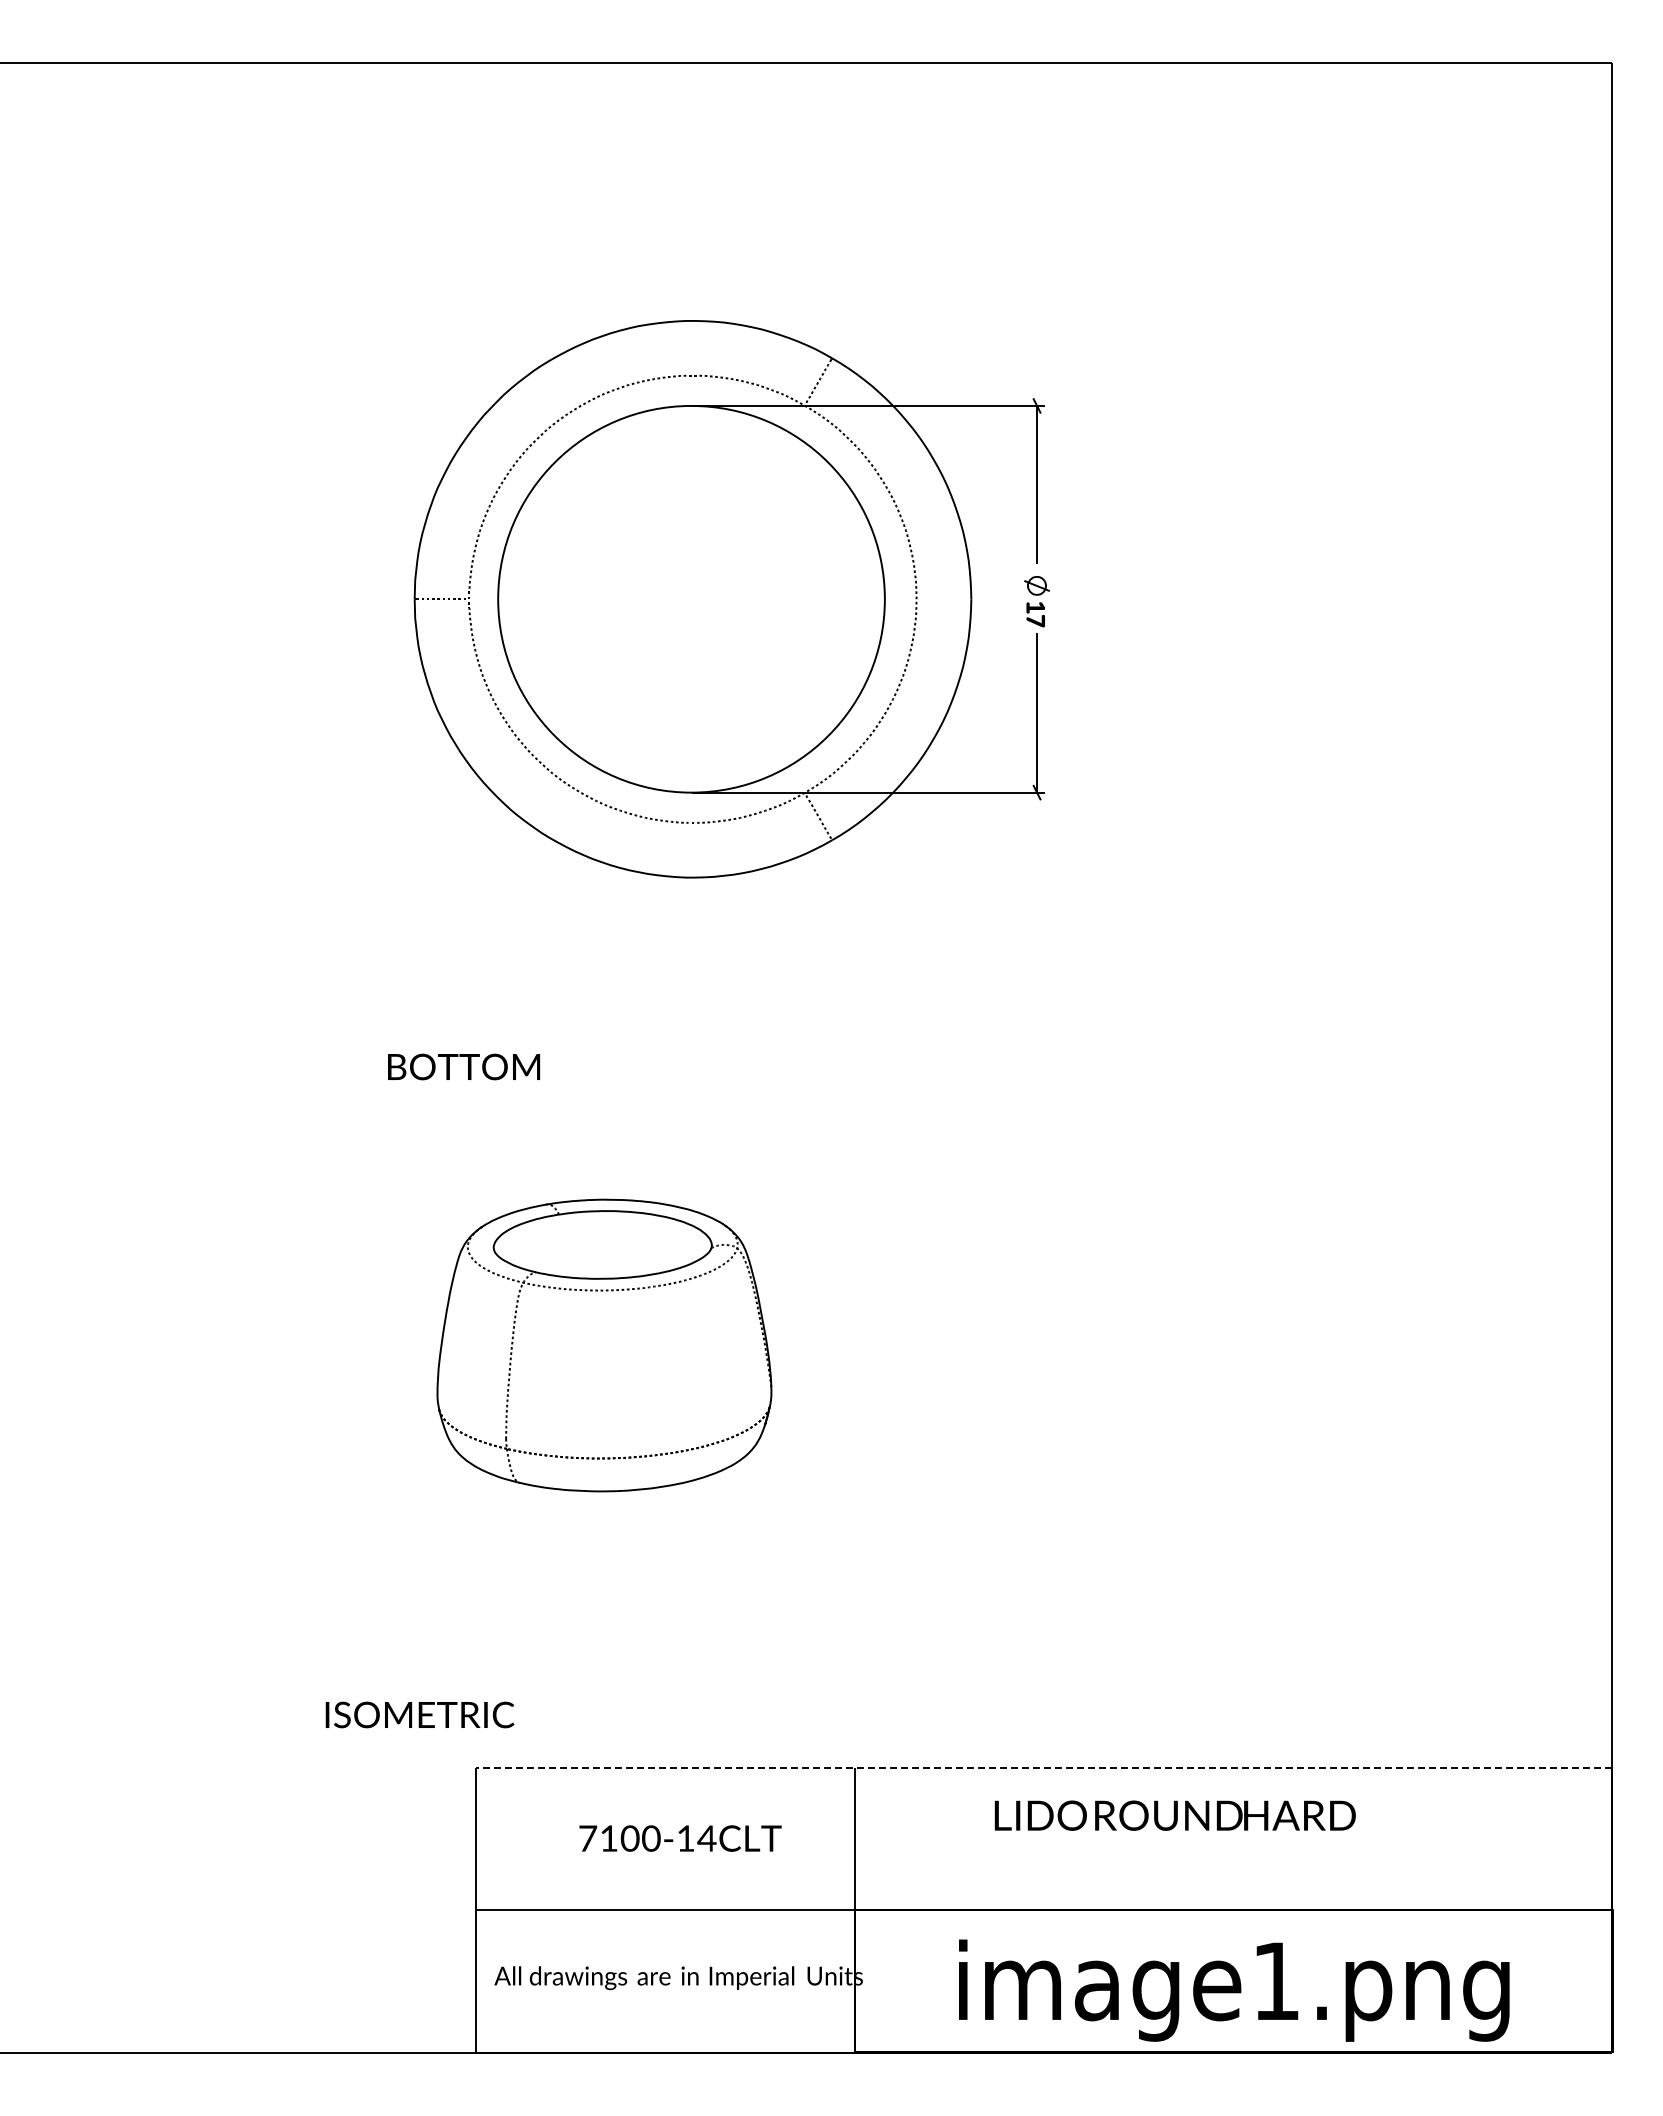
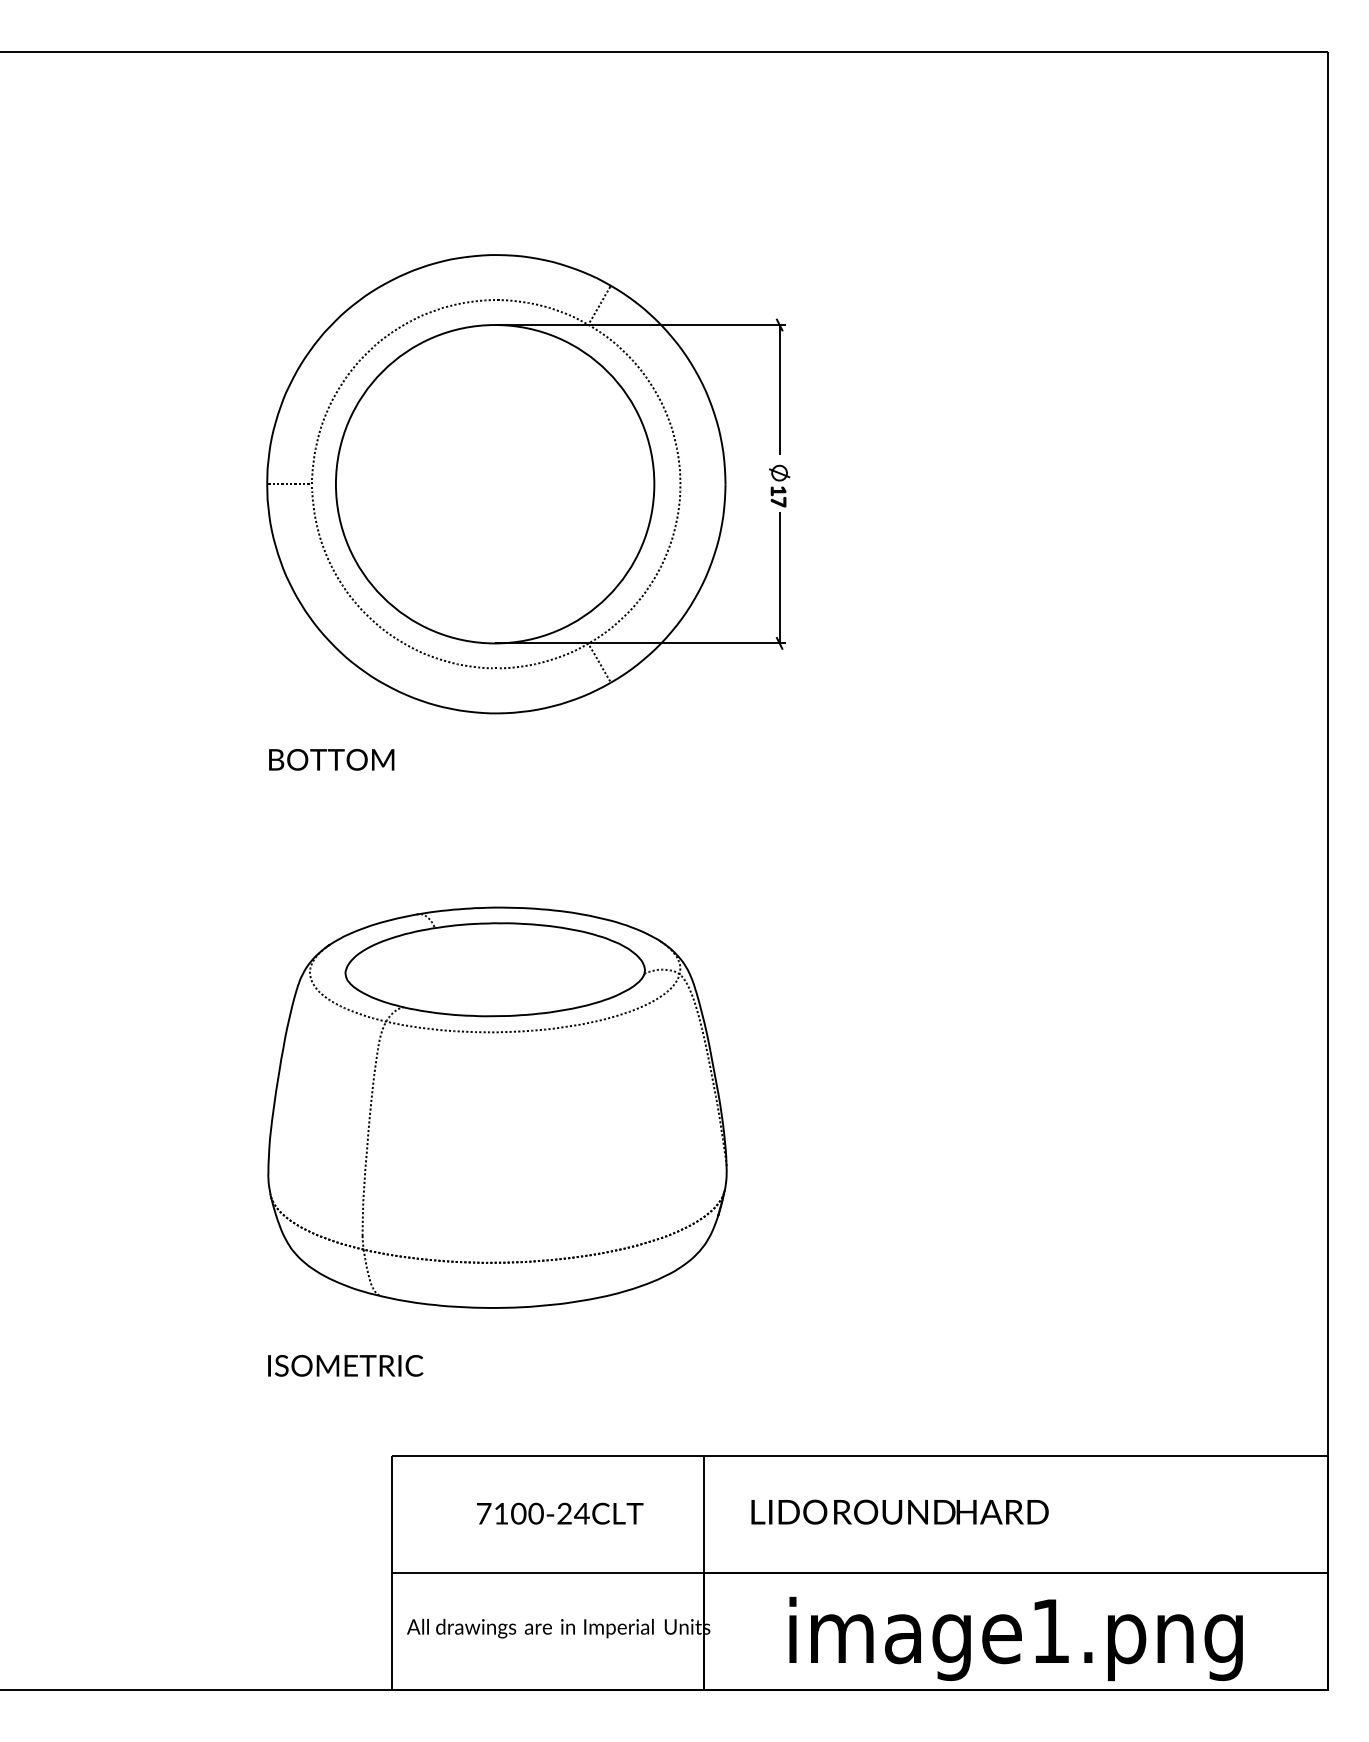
part: (731, 599) -> (528, 484), moved
text: (464, 1066) -> (332, 759), moved
part: (604, 1345) -> (497, 1107), size x1.67
text: (419, 1714) -> (345, 1365), moved
line: (1043, 1768) -> (859, 1456), dashed -> solid
text: (1174, 1815) -> (899, 1512), moved
text: (685, 1838) -> (564, 1513), 7100-14CLT -> 7100-24CLT

